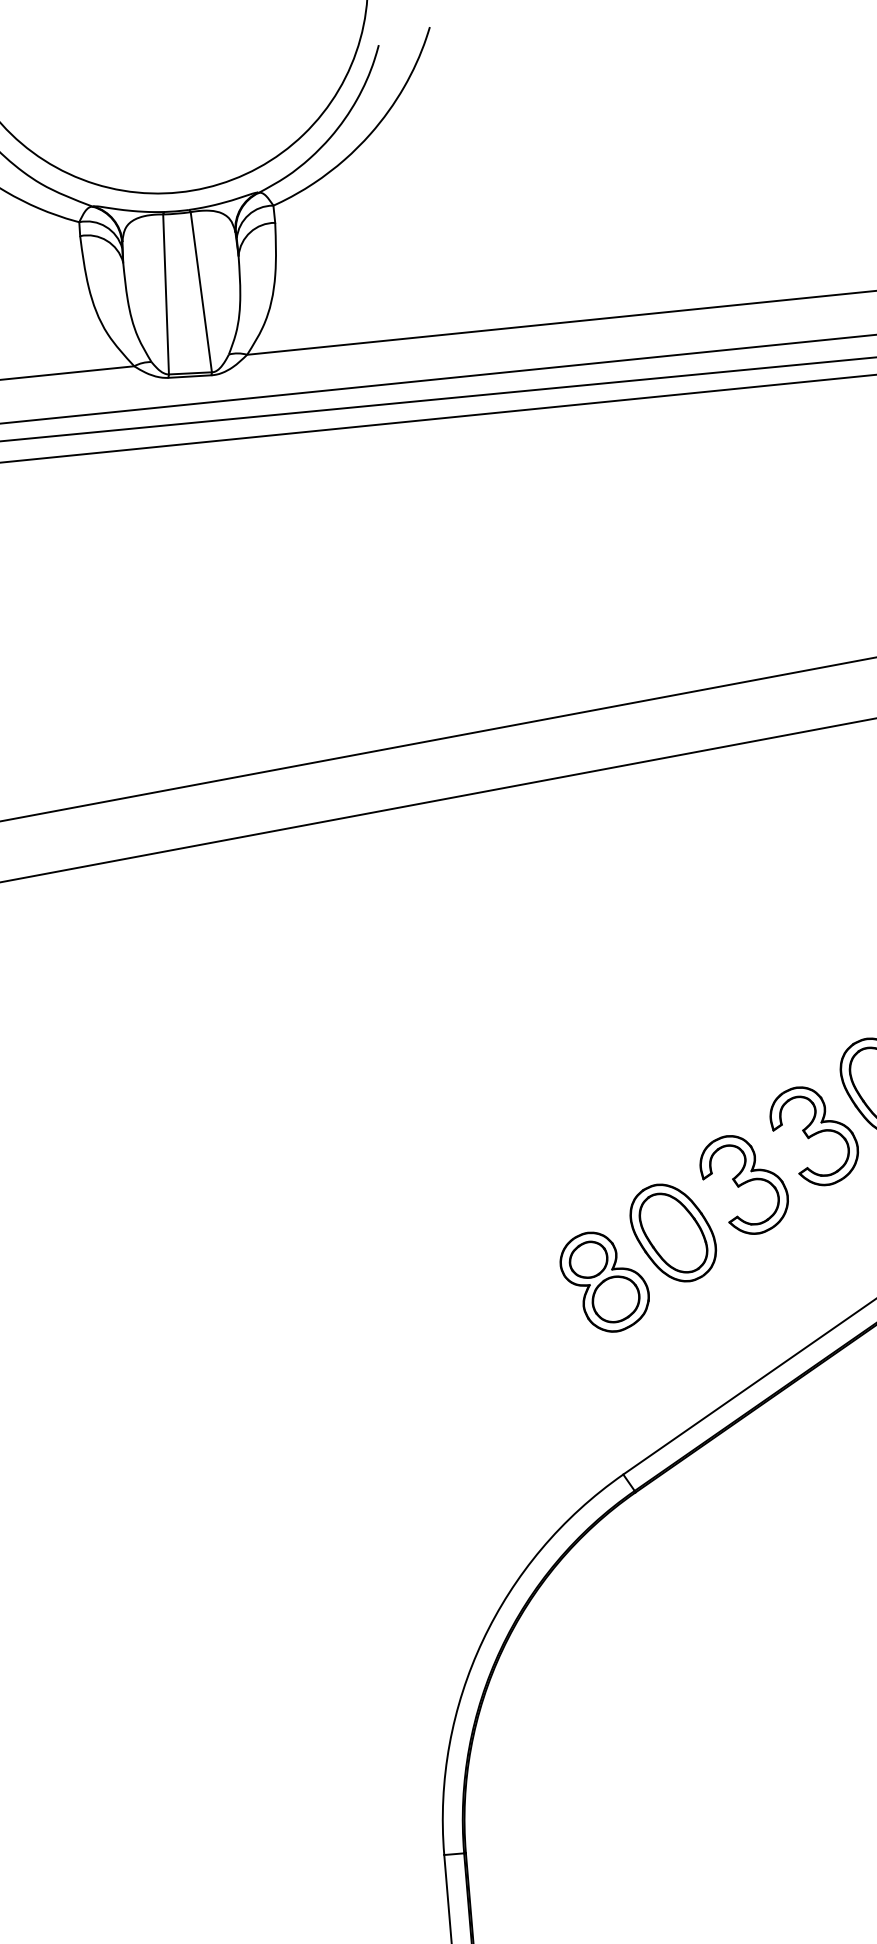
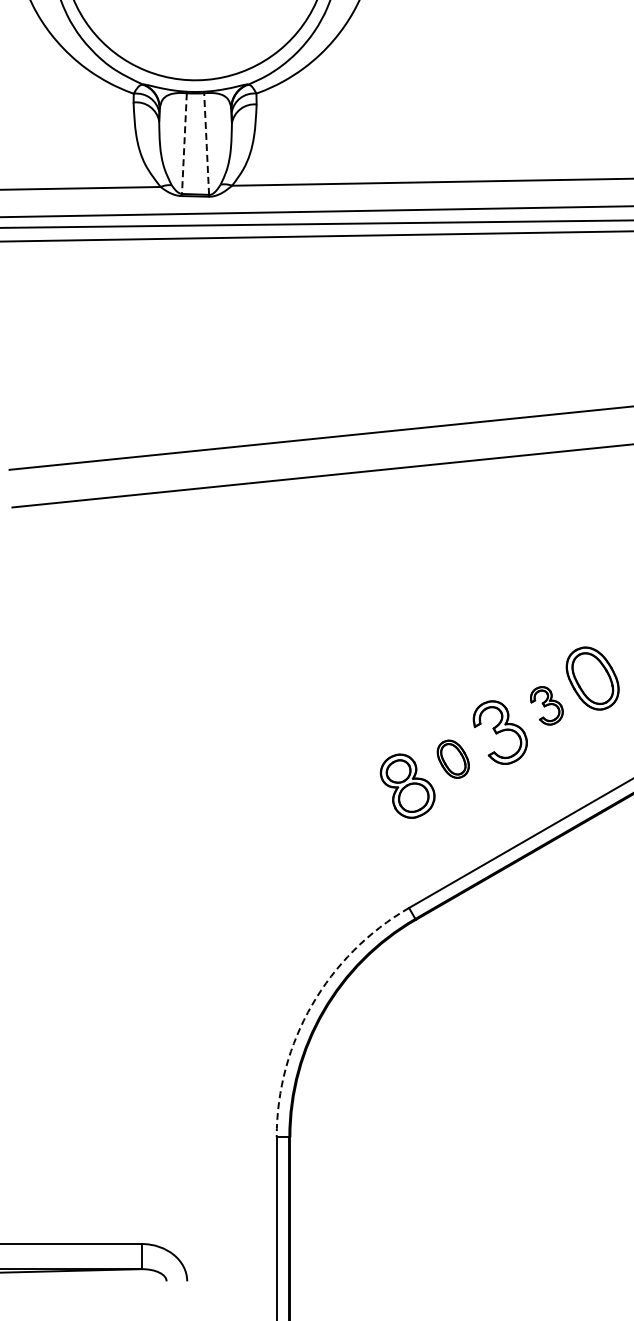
line: (201, 292) -> (206, 144), solid -> dashed
line: (166, 295) -> (184, 144), solid -> dashed
part: (813, 1135) -> (546, 705), size x0.6
part: (673, 1233) -> (453, 759), size x0.6
arc: (483, 1640) -> (312, 1004), solid -> dashed

